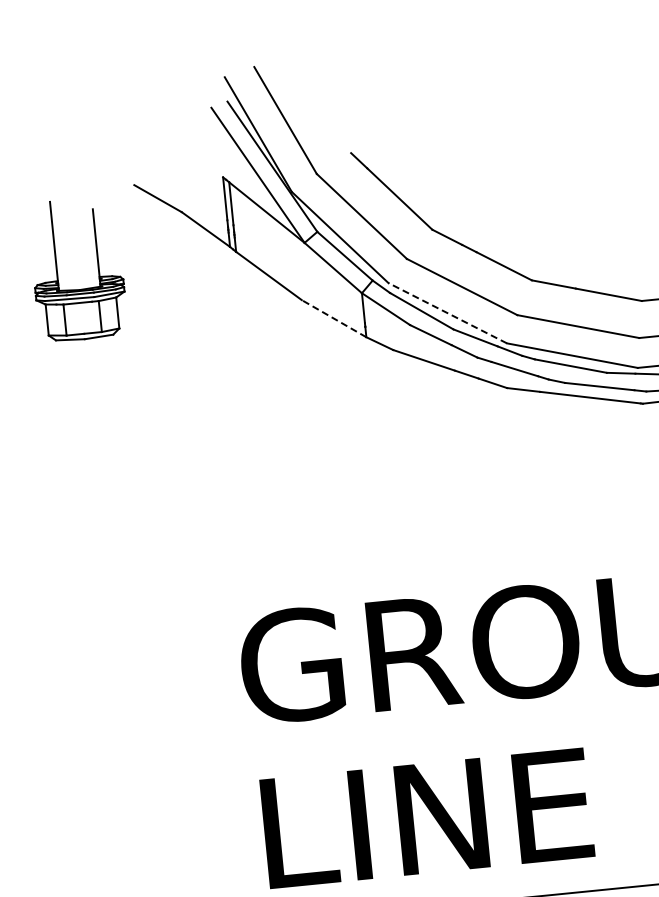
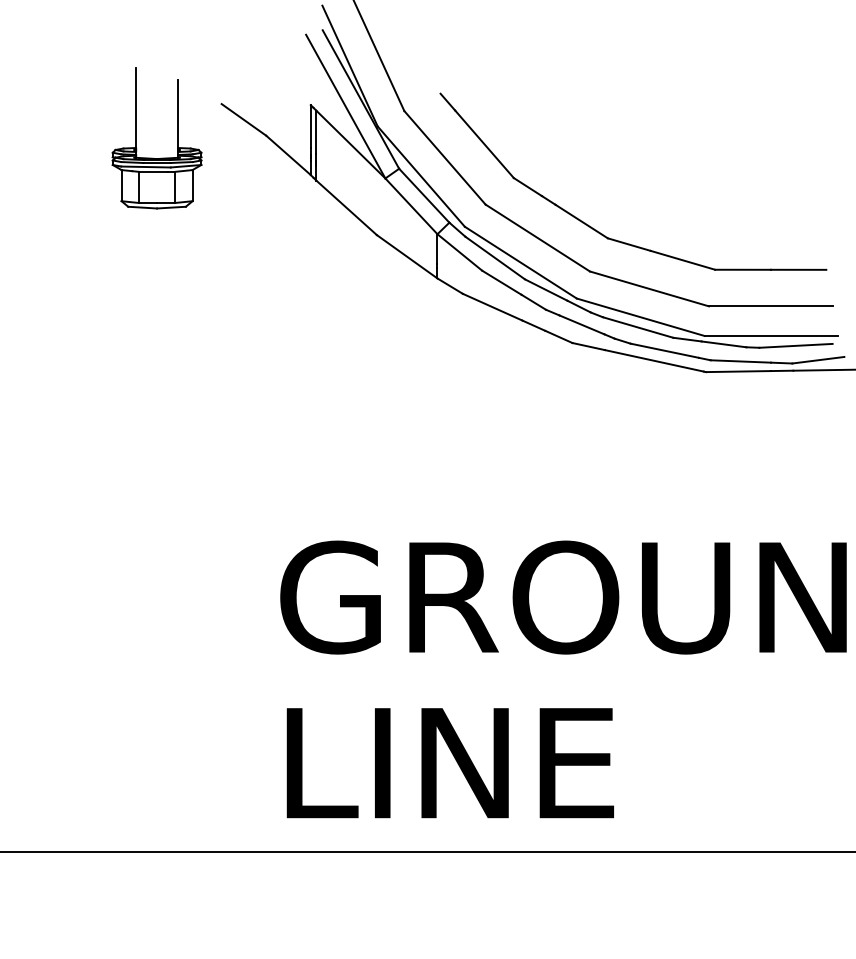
part: (76, 288) -> (153, 157), moved
line: (447, 313) -> (520, 262), dashed -> solid
line: (333, 318) -> (406, 256), dashed -> solid

